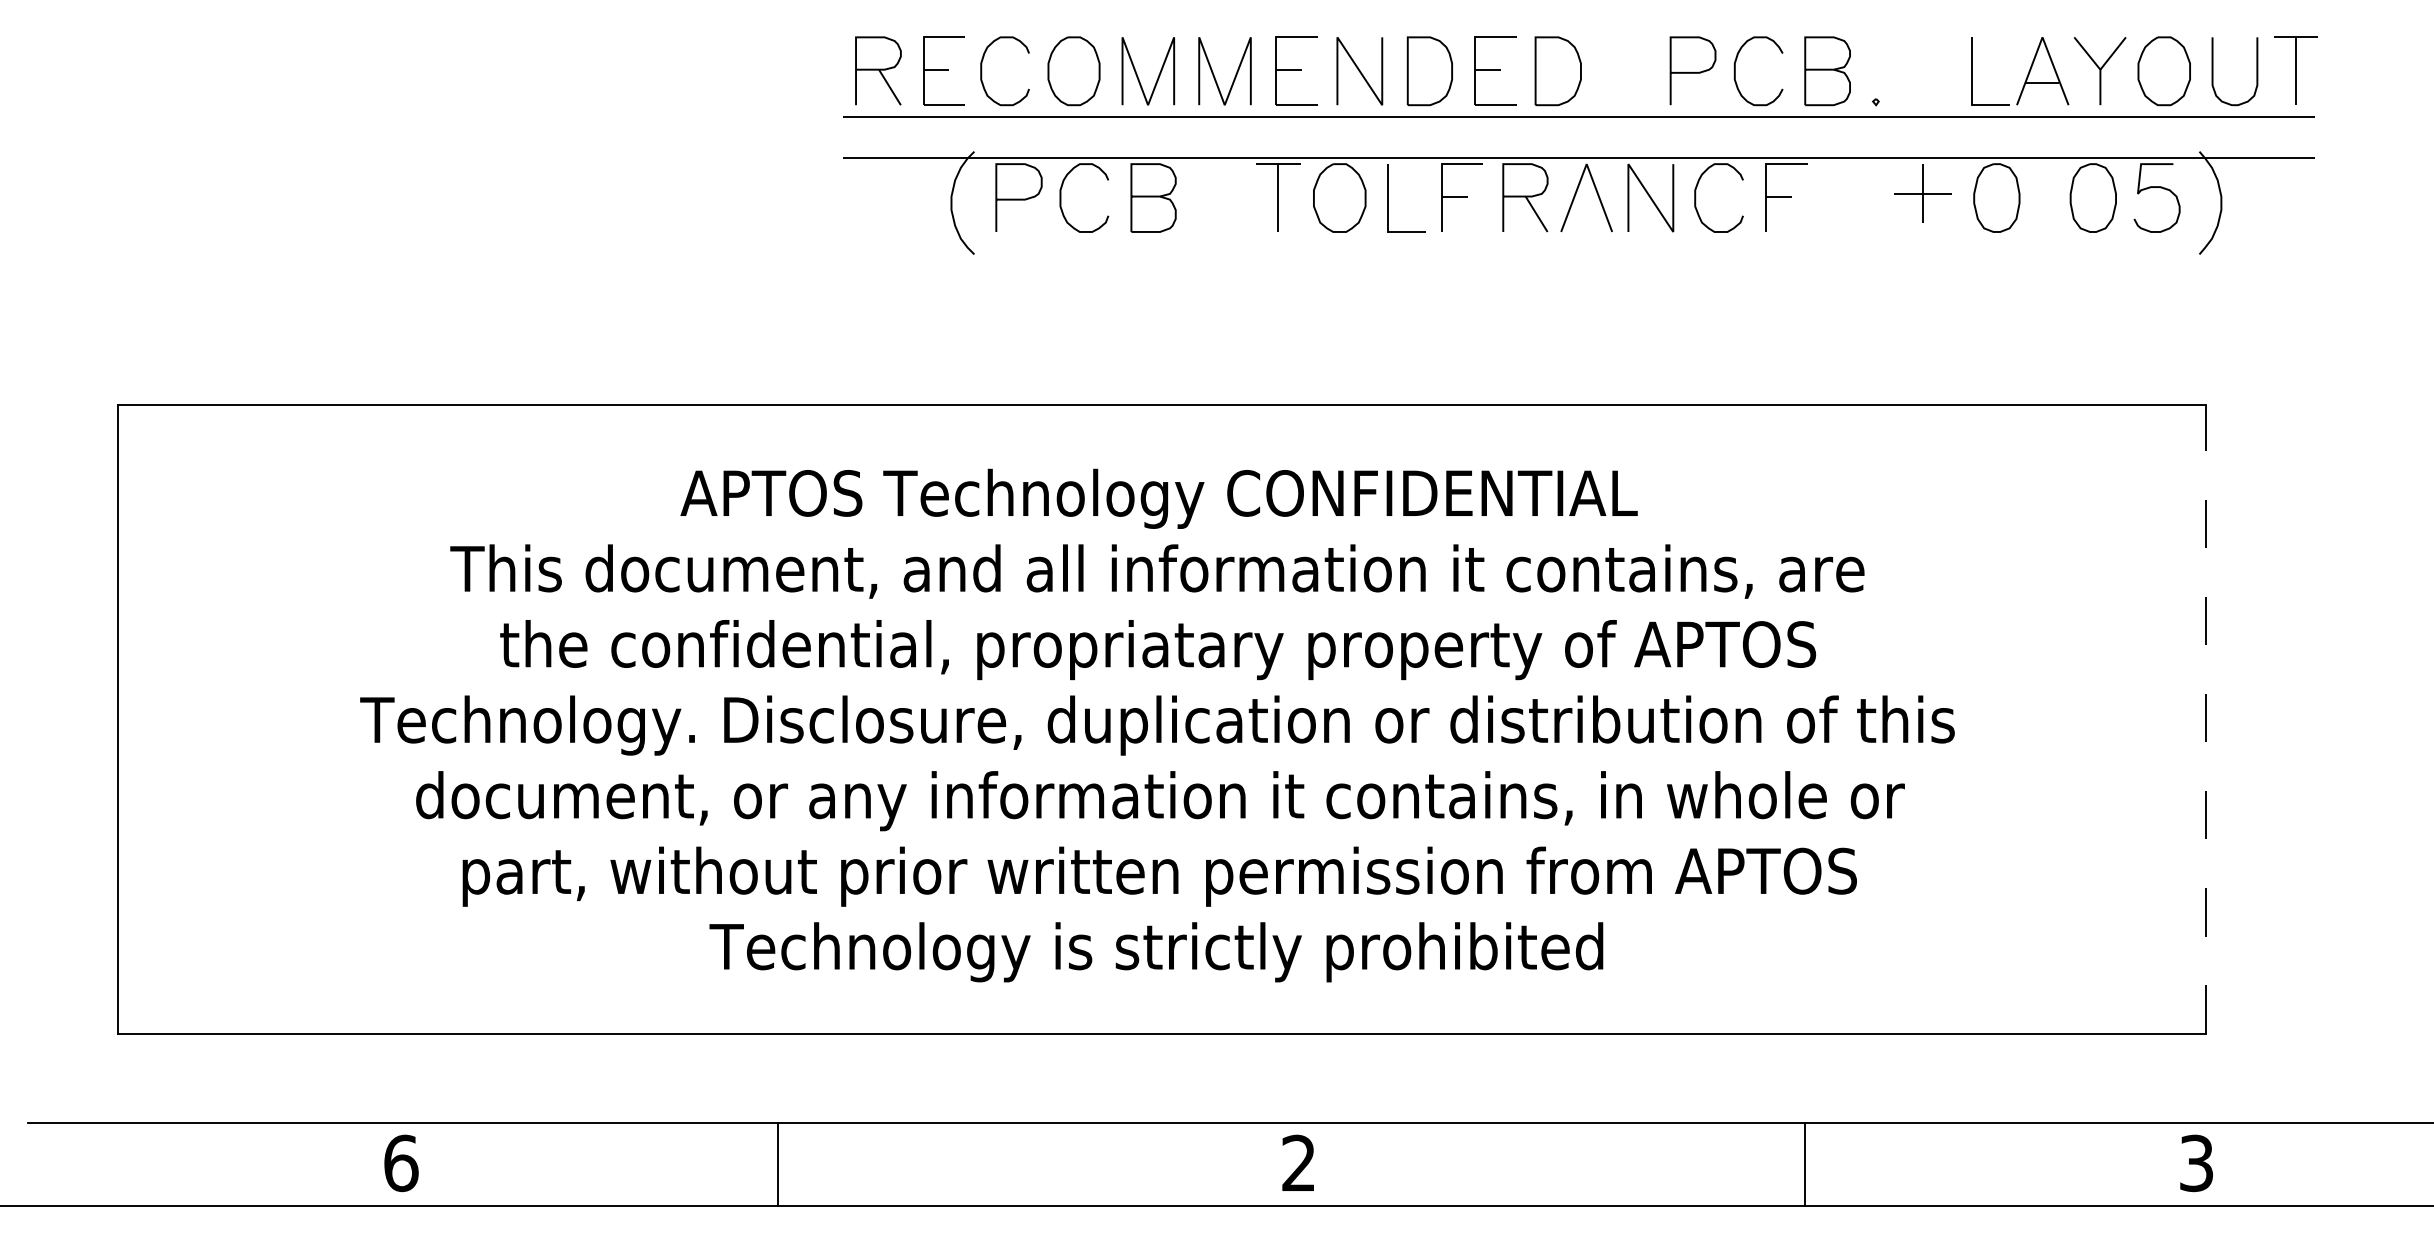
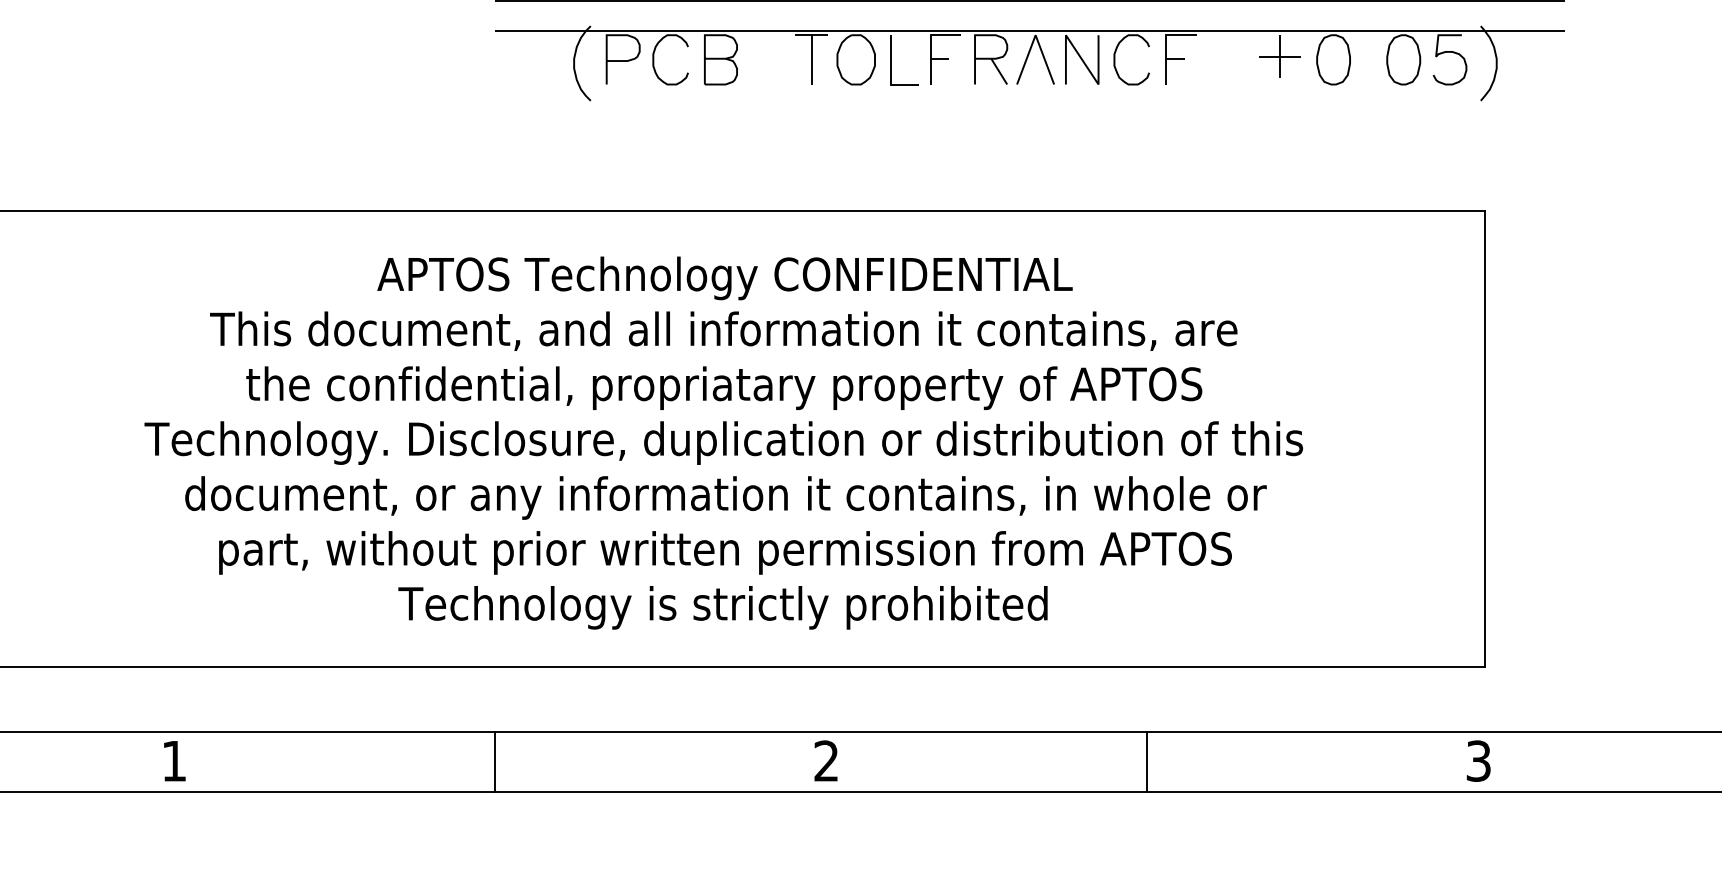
line: (2205, 719) -> (1485, 438), dashed -> solid
text: (401, 1163) -> (174, 761), 6 -> 1
line: (777, 1163) -> (494, 761), moved
line: (1805, 1163) -> (1147, 761), moved

